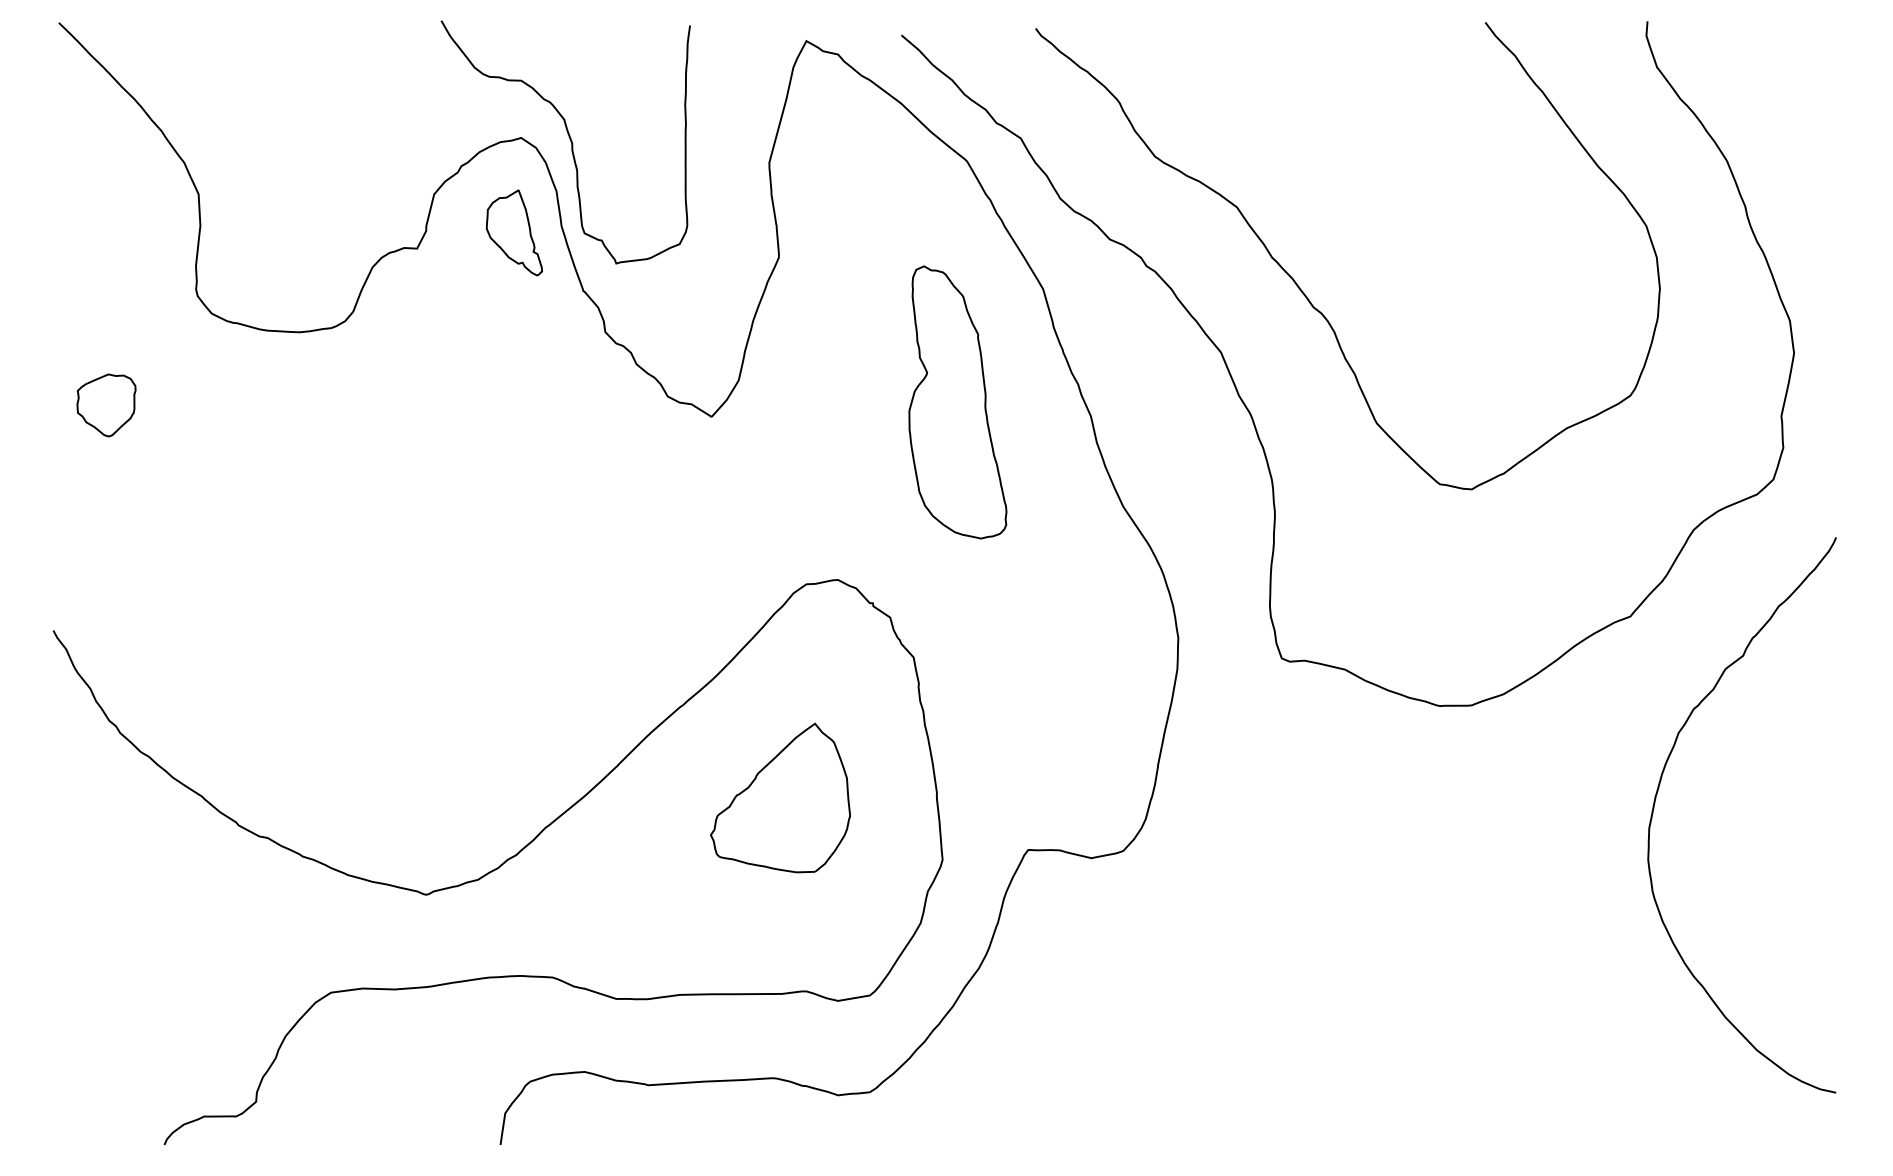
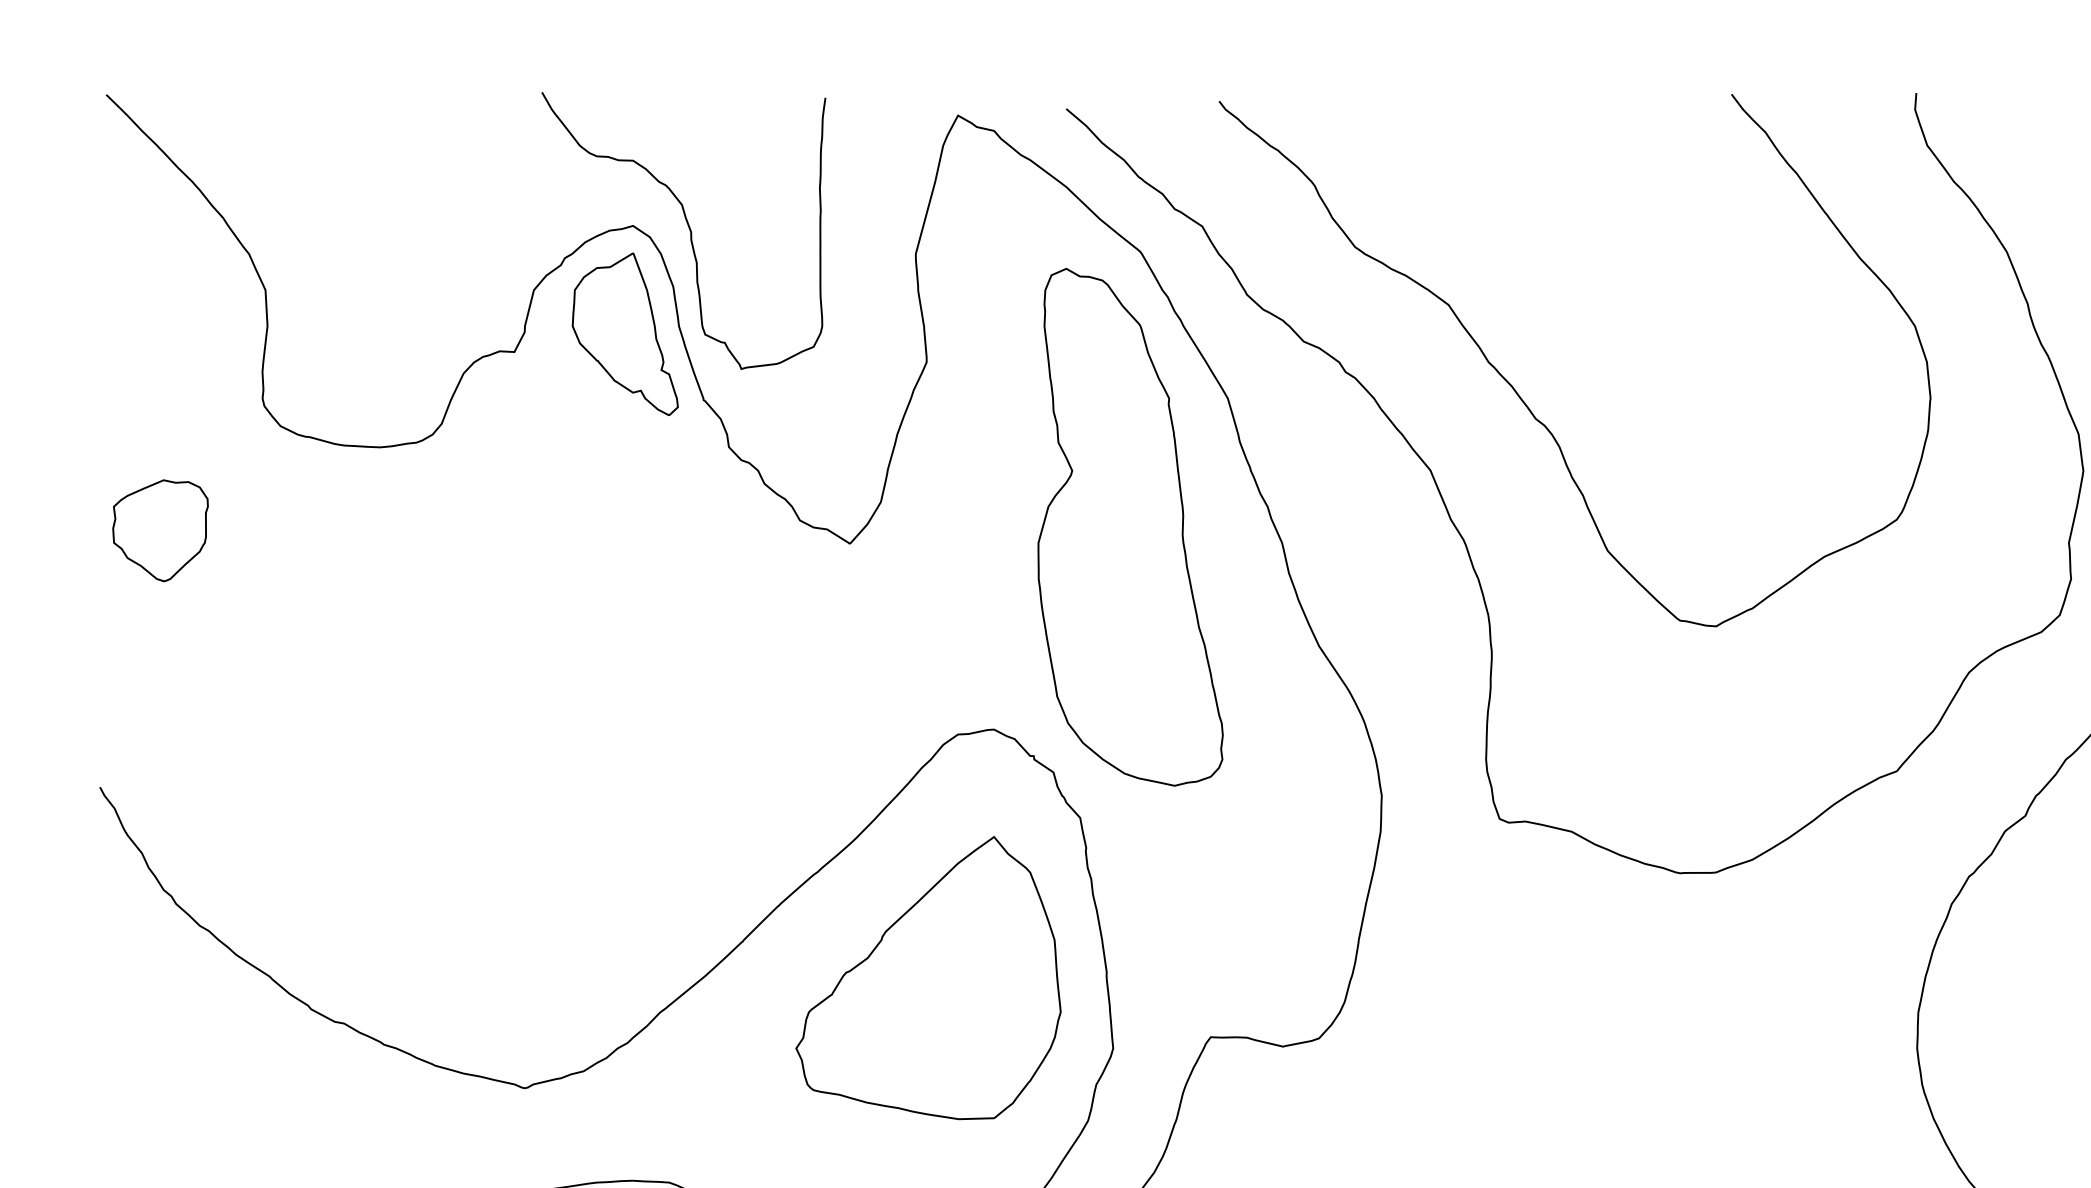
part: (514, 232) -> (625, 333), size x1.67
part: (957, 402) -> (1130, 527), size x1.67
part: (106, 405) -> (160, 530), size x1.43
part: (780, 797) -> (928, 977), size x1.67

